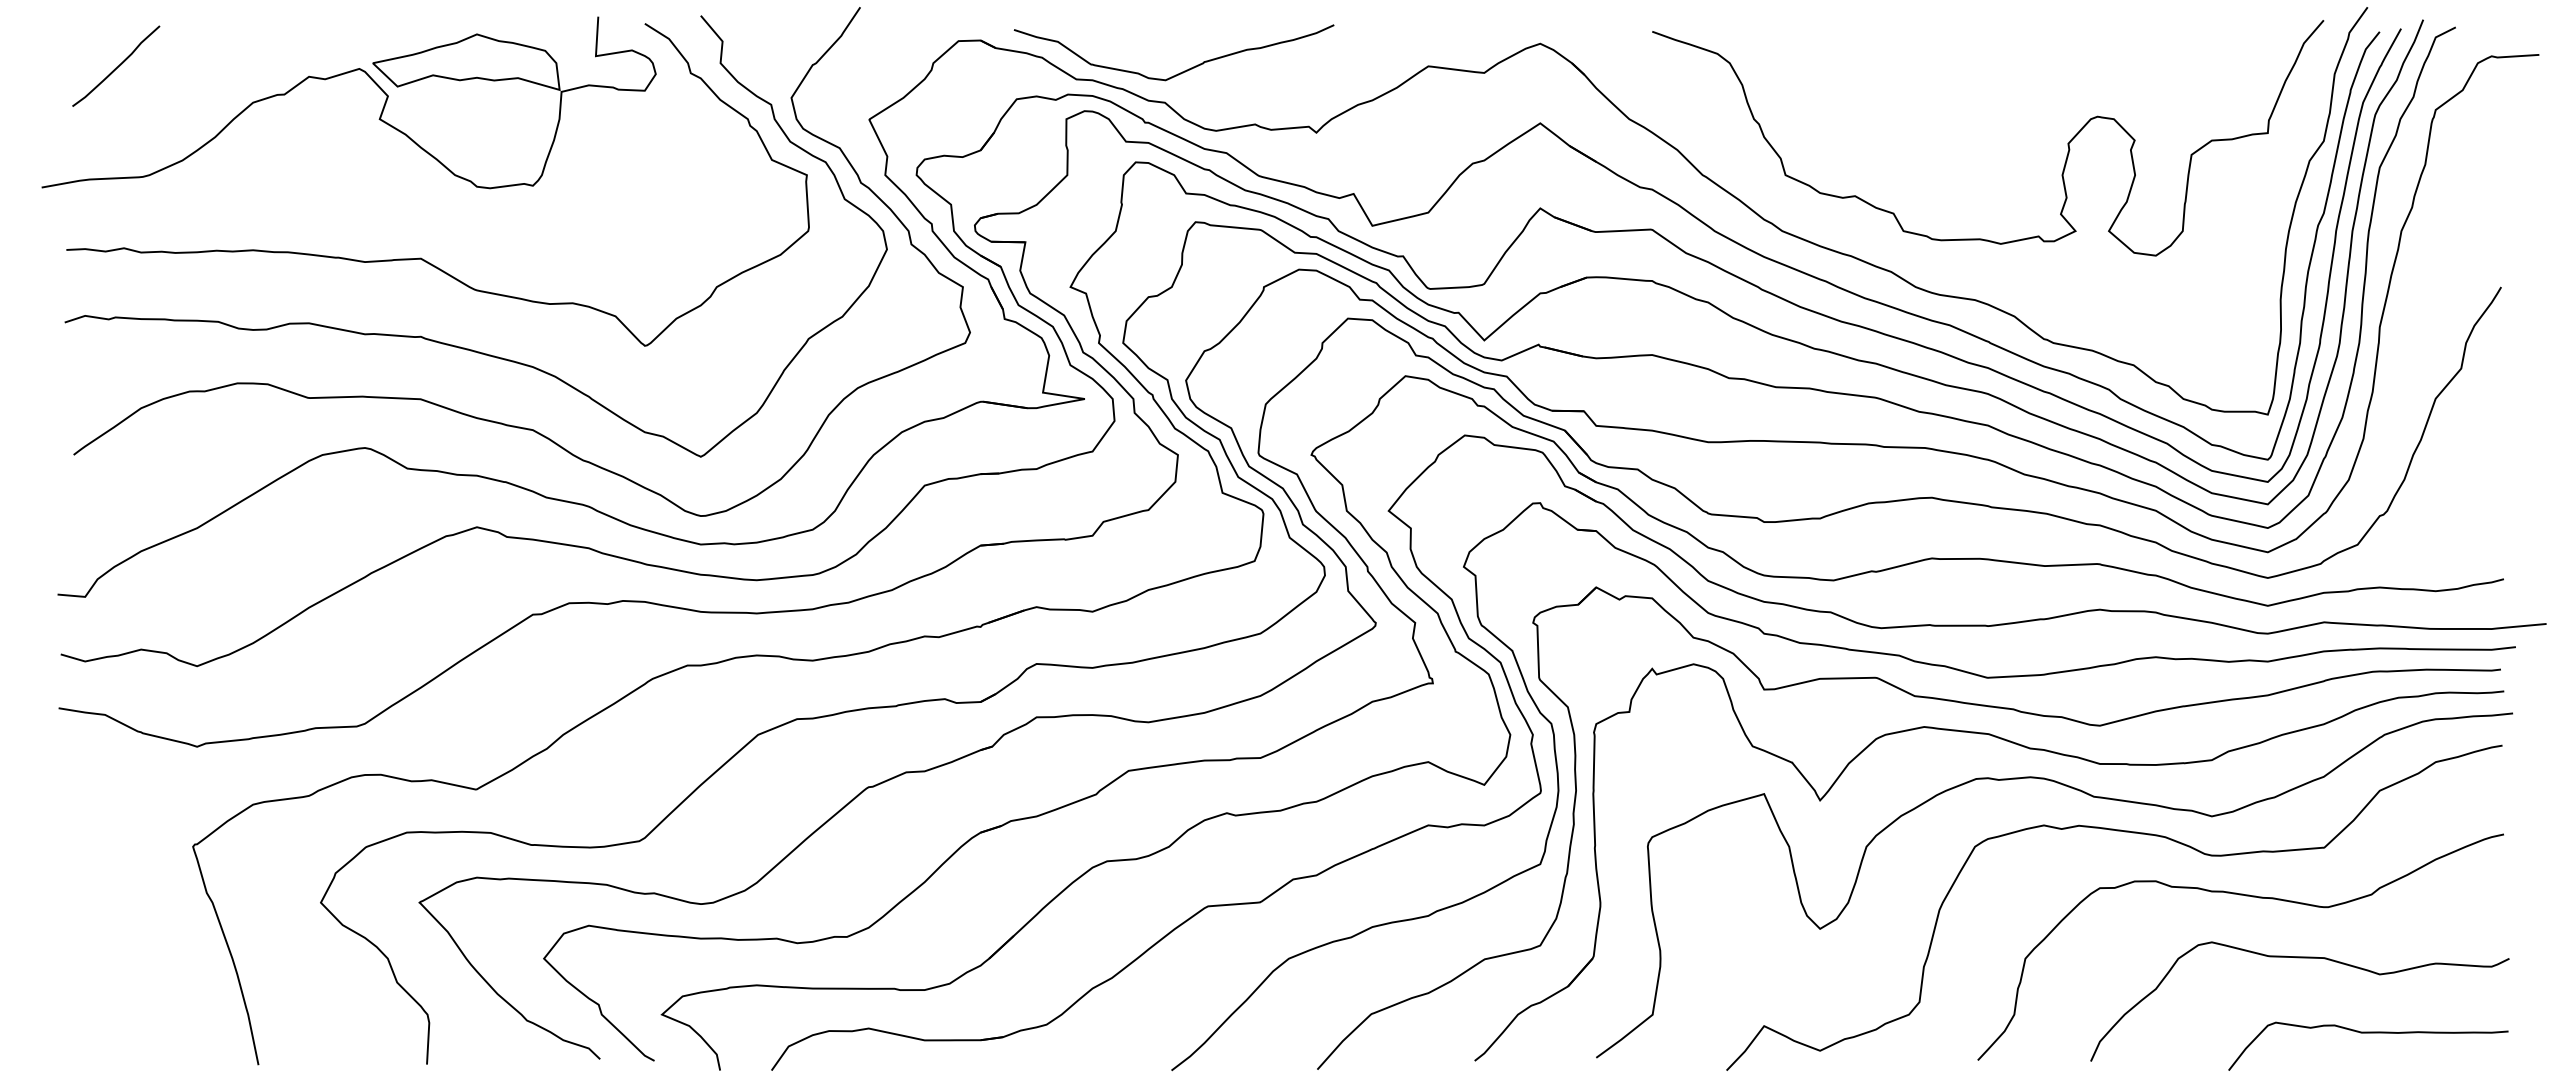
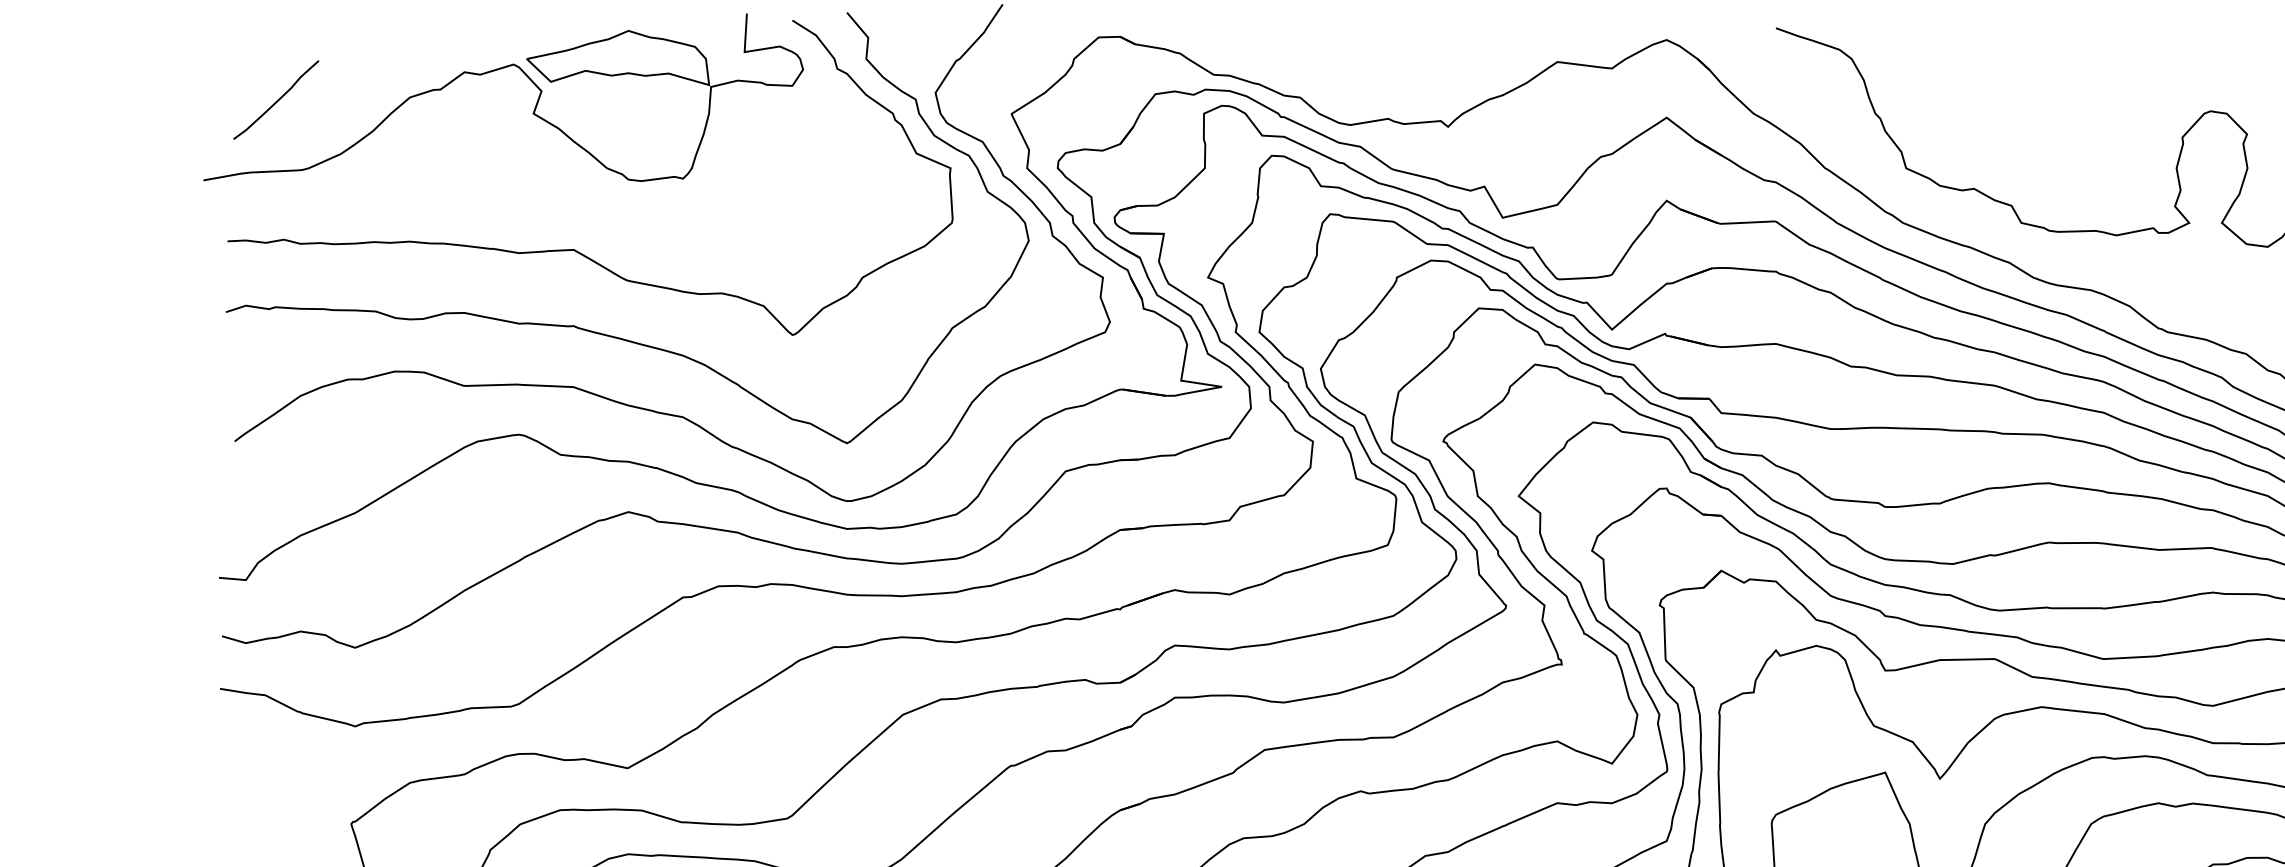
curve: (117, 66) -> (277, 100), moved
curve: (1182, 71) -> (1317, 67), removed

